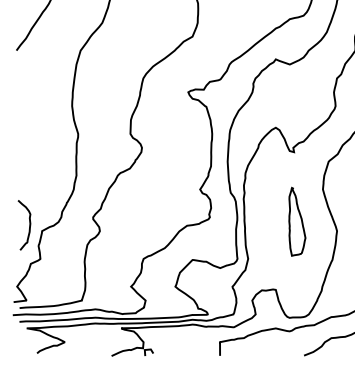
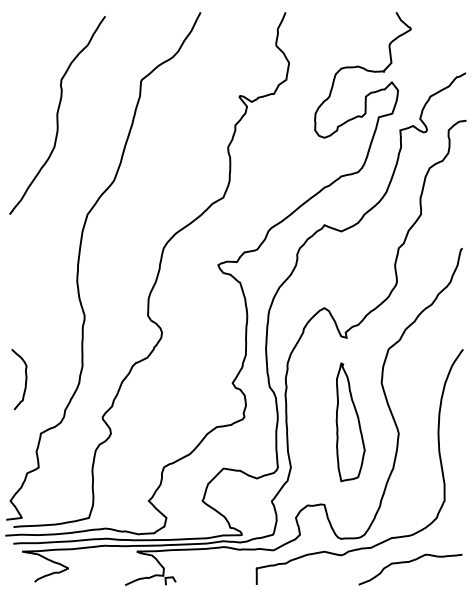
part: (297, 221) -> (350, 422), size x1.43
curve: (29, 225) -> (25, 379), moved

